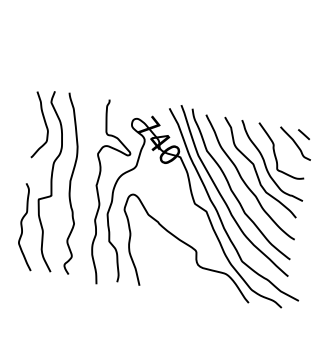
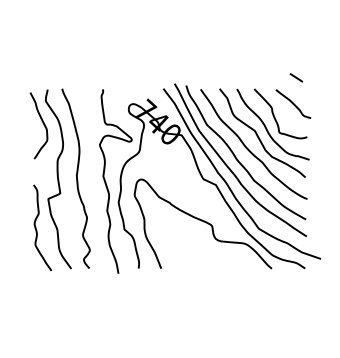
line: (304, 134) -> (296, 77), moved

